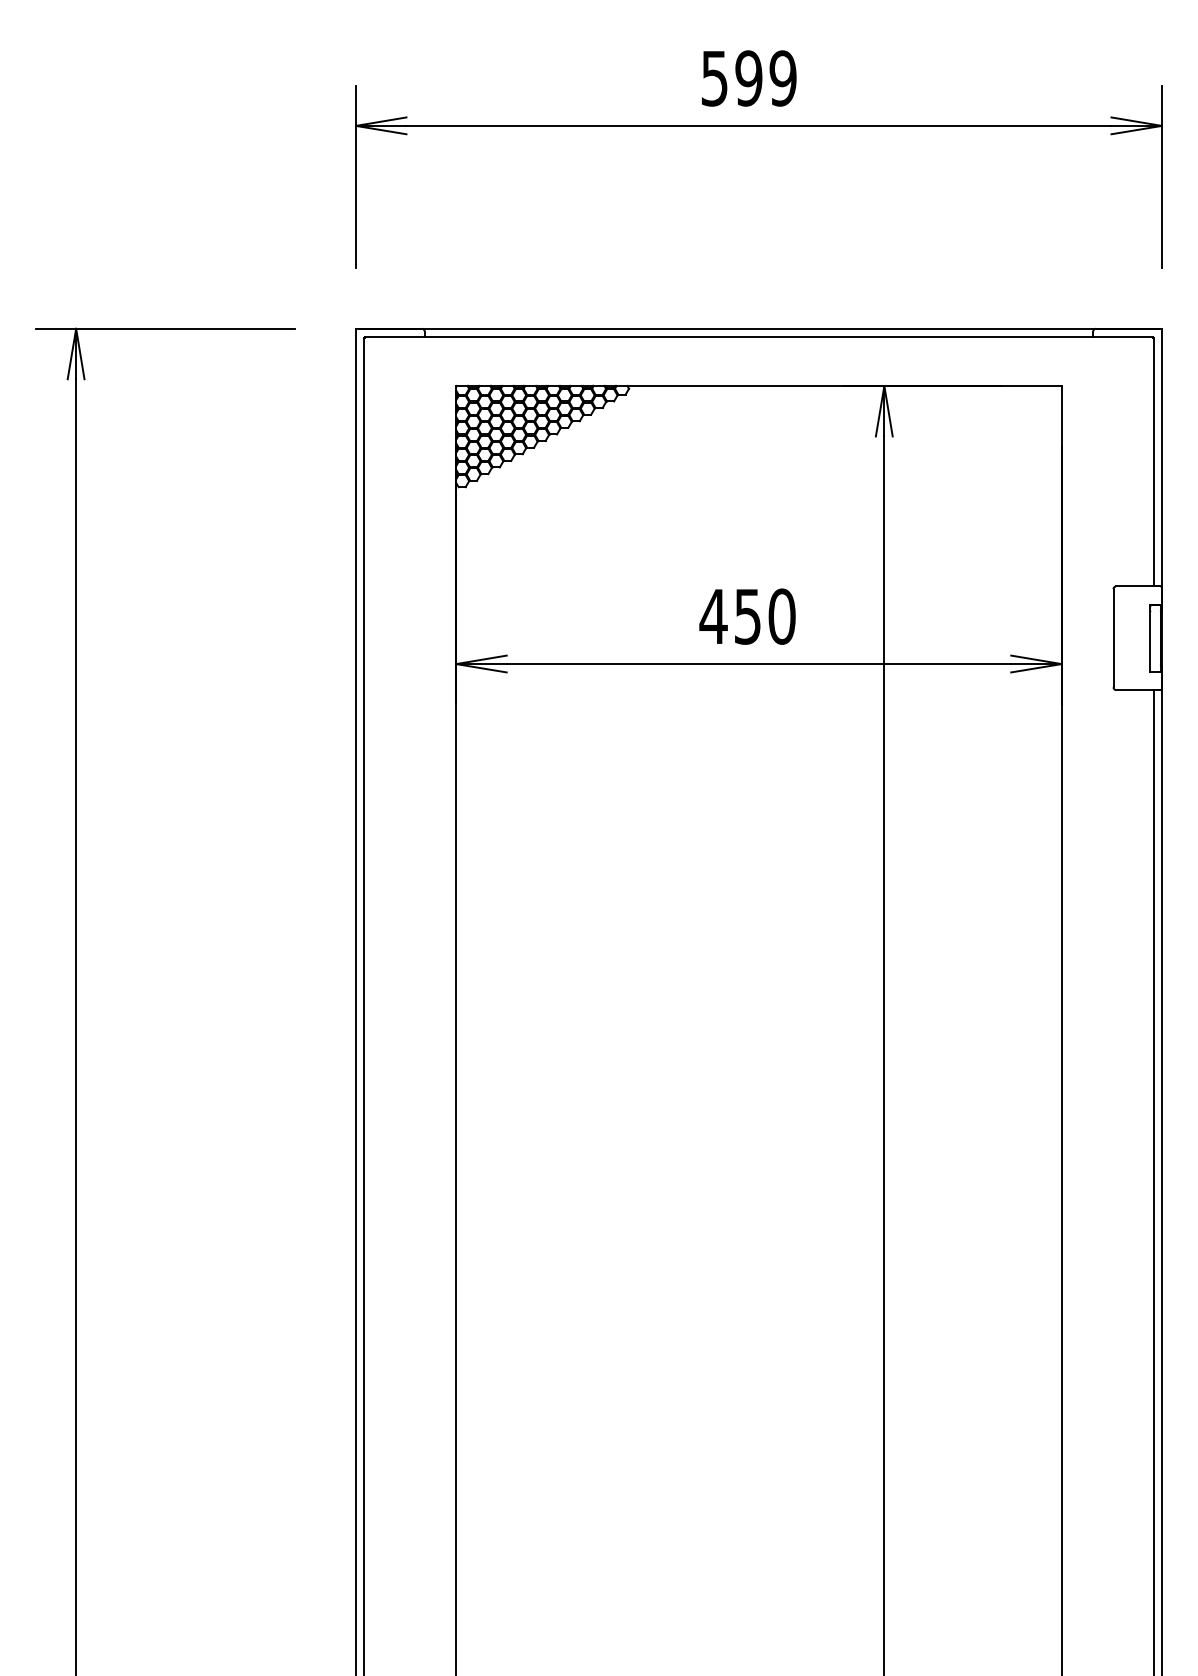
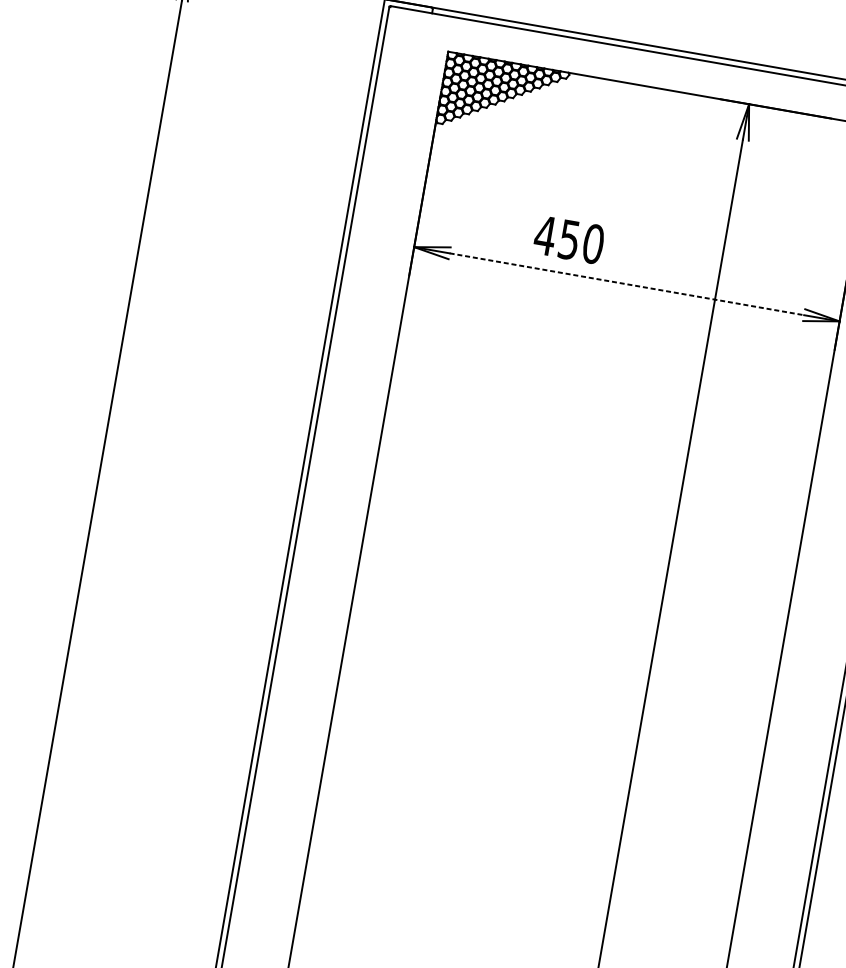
text: (747, 616) -> (569, 239), moved
line: (759, 664) -> (627, 284), solid -> dashed

